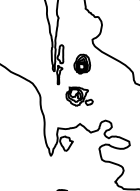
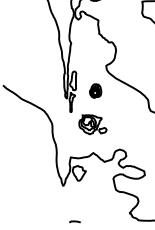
part: (82, 63) -> (95, 90), size x0.7

